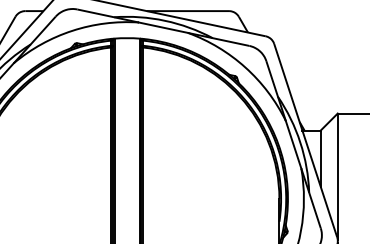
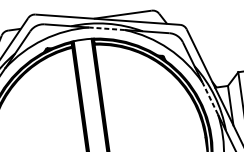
line: (162, 27) -> (106, 28), solid -> dashed
line: (293, 144) -> (210, 98), solid -> dashed

